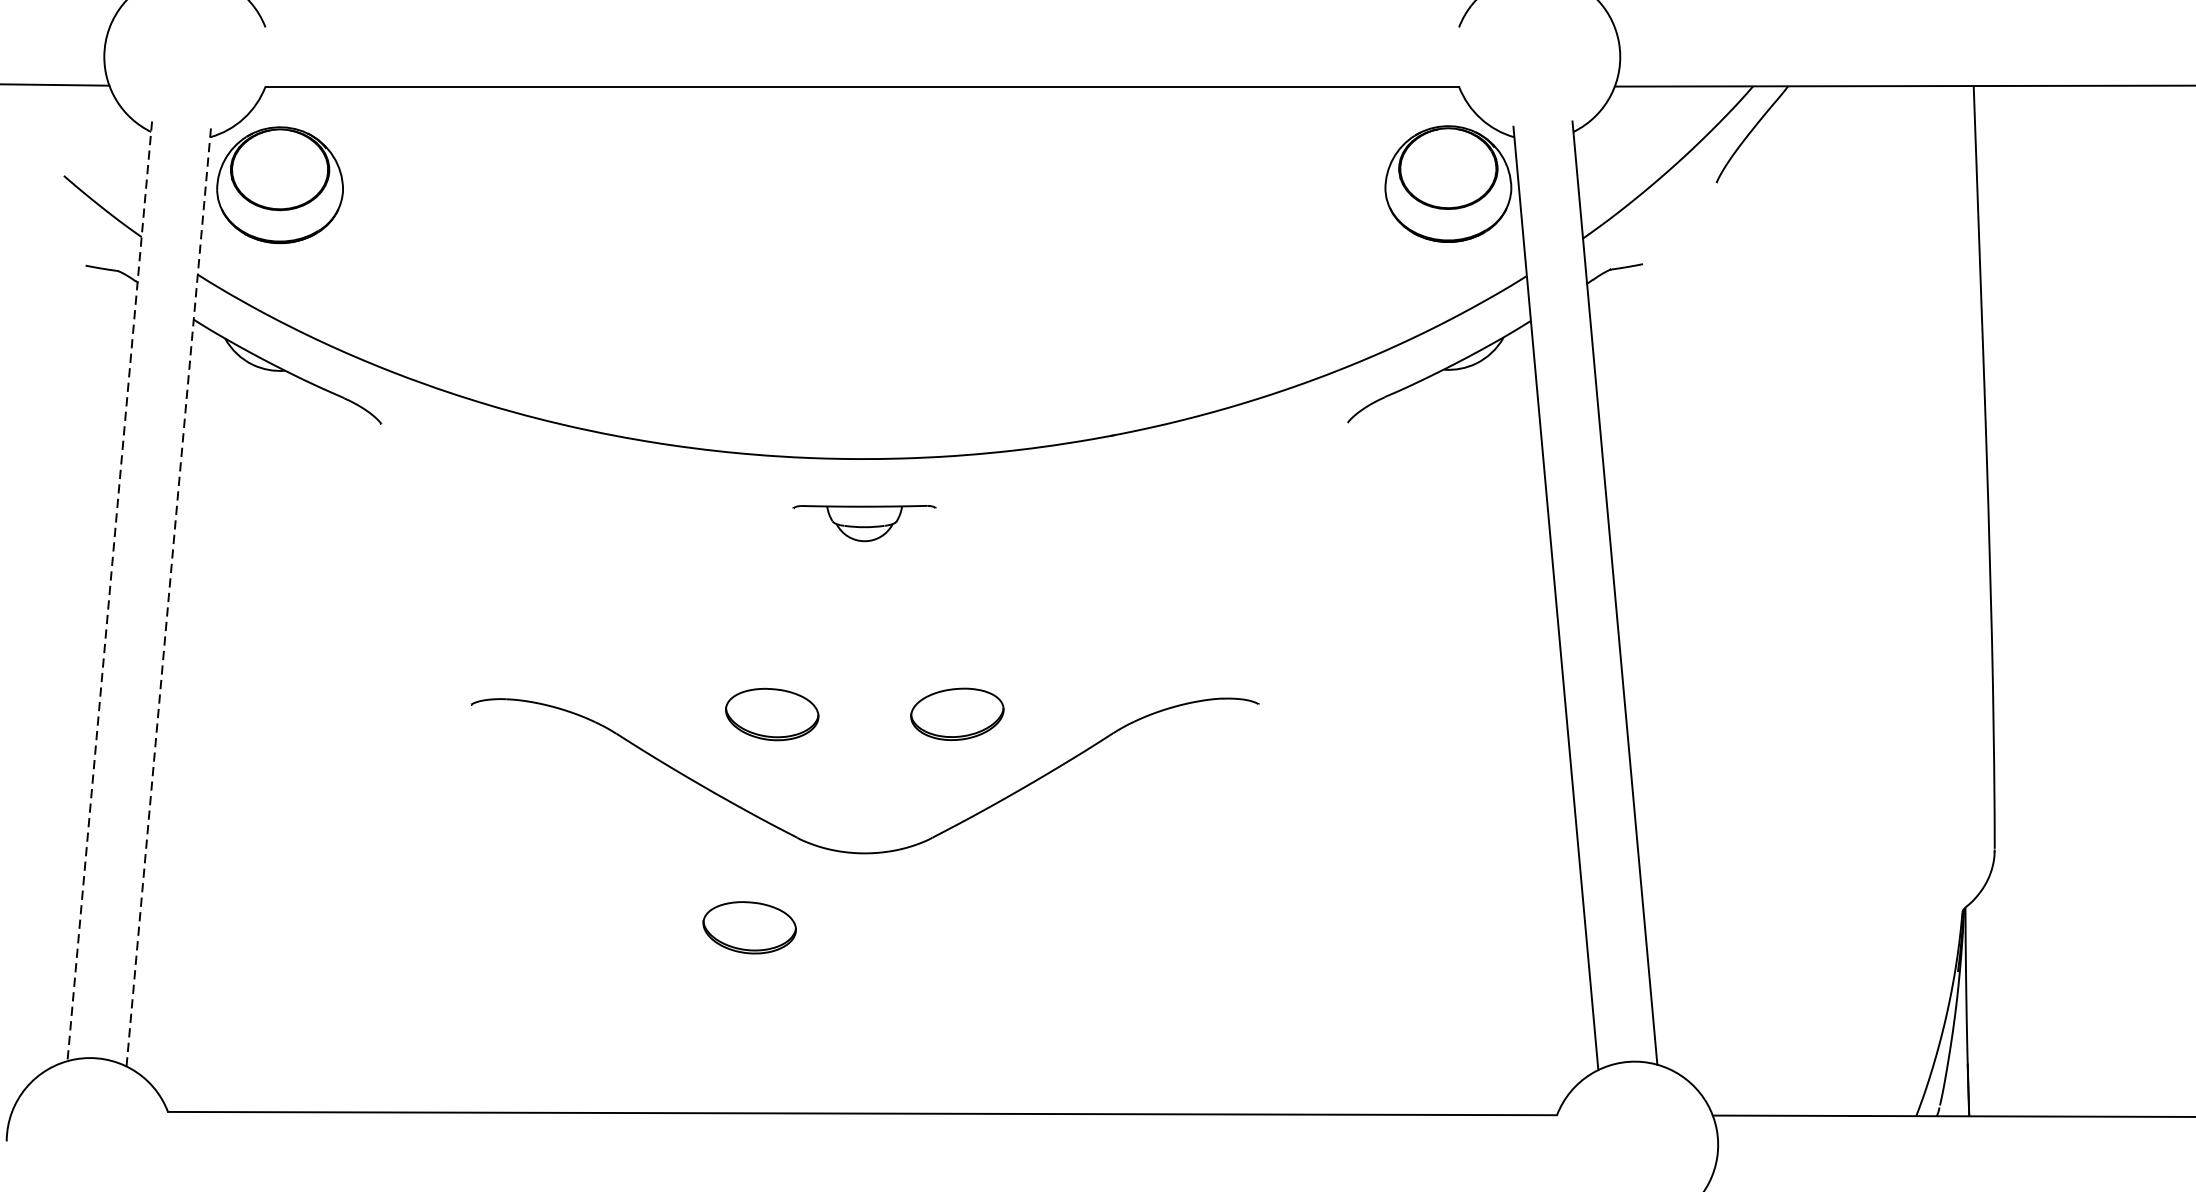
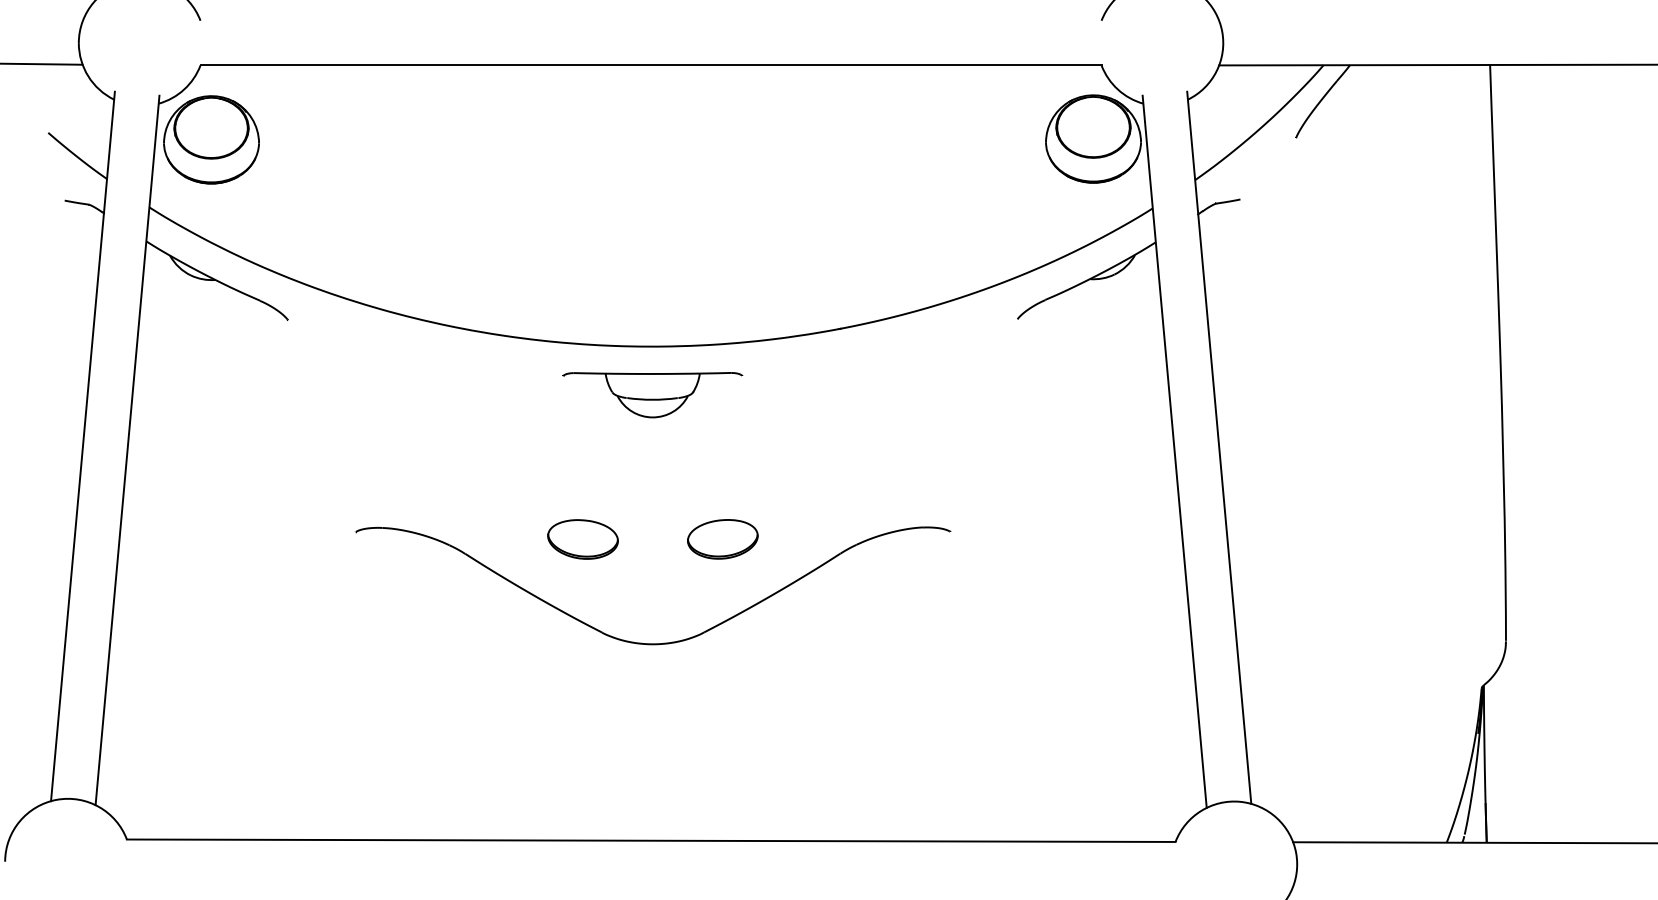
part: (864, 523) -> (652, 395), size x1.67
line: (109, 591) -> (82, 446), dashed -> solid
line: (168, 595) -> (127, 449), dashed -> solid
part: (748, 927) -> (565, 700), removed

